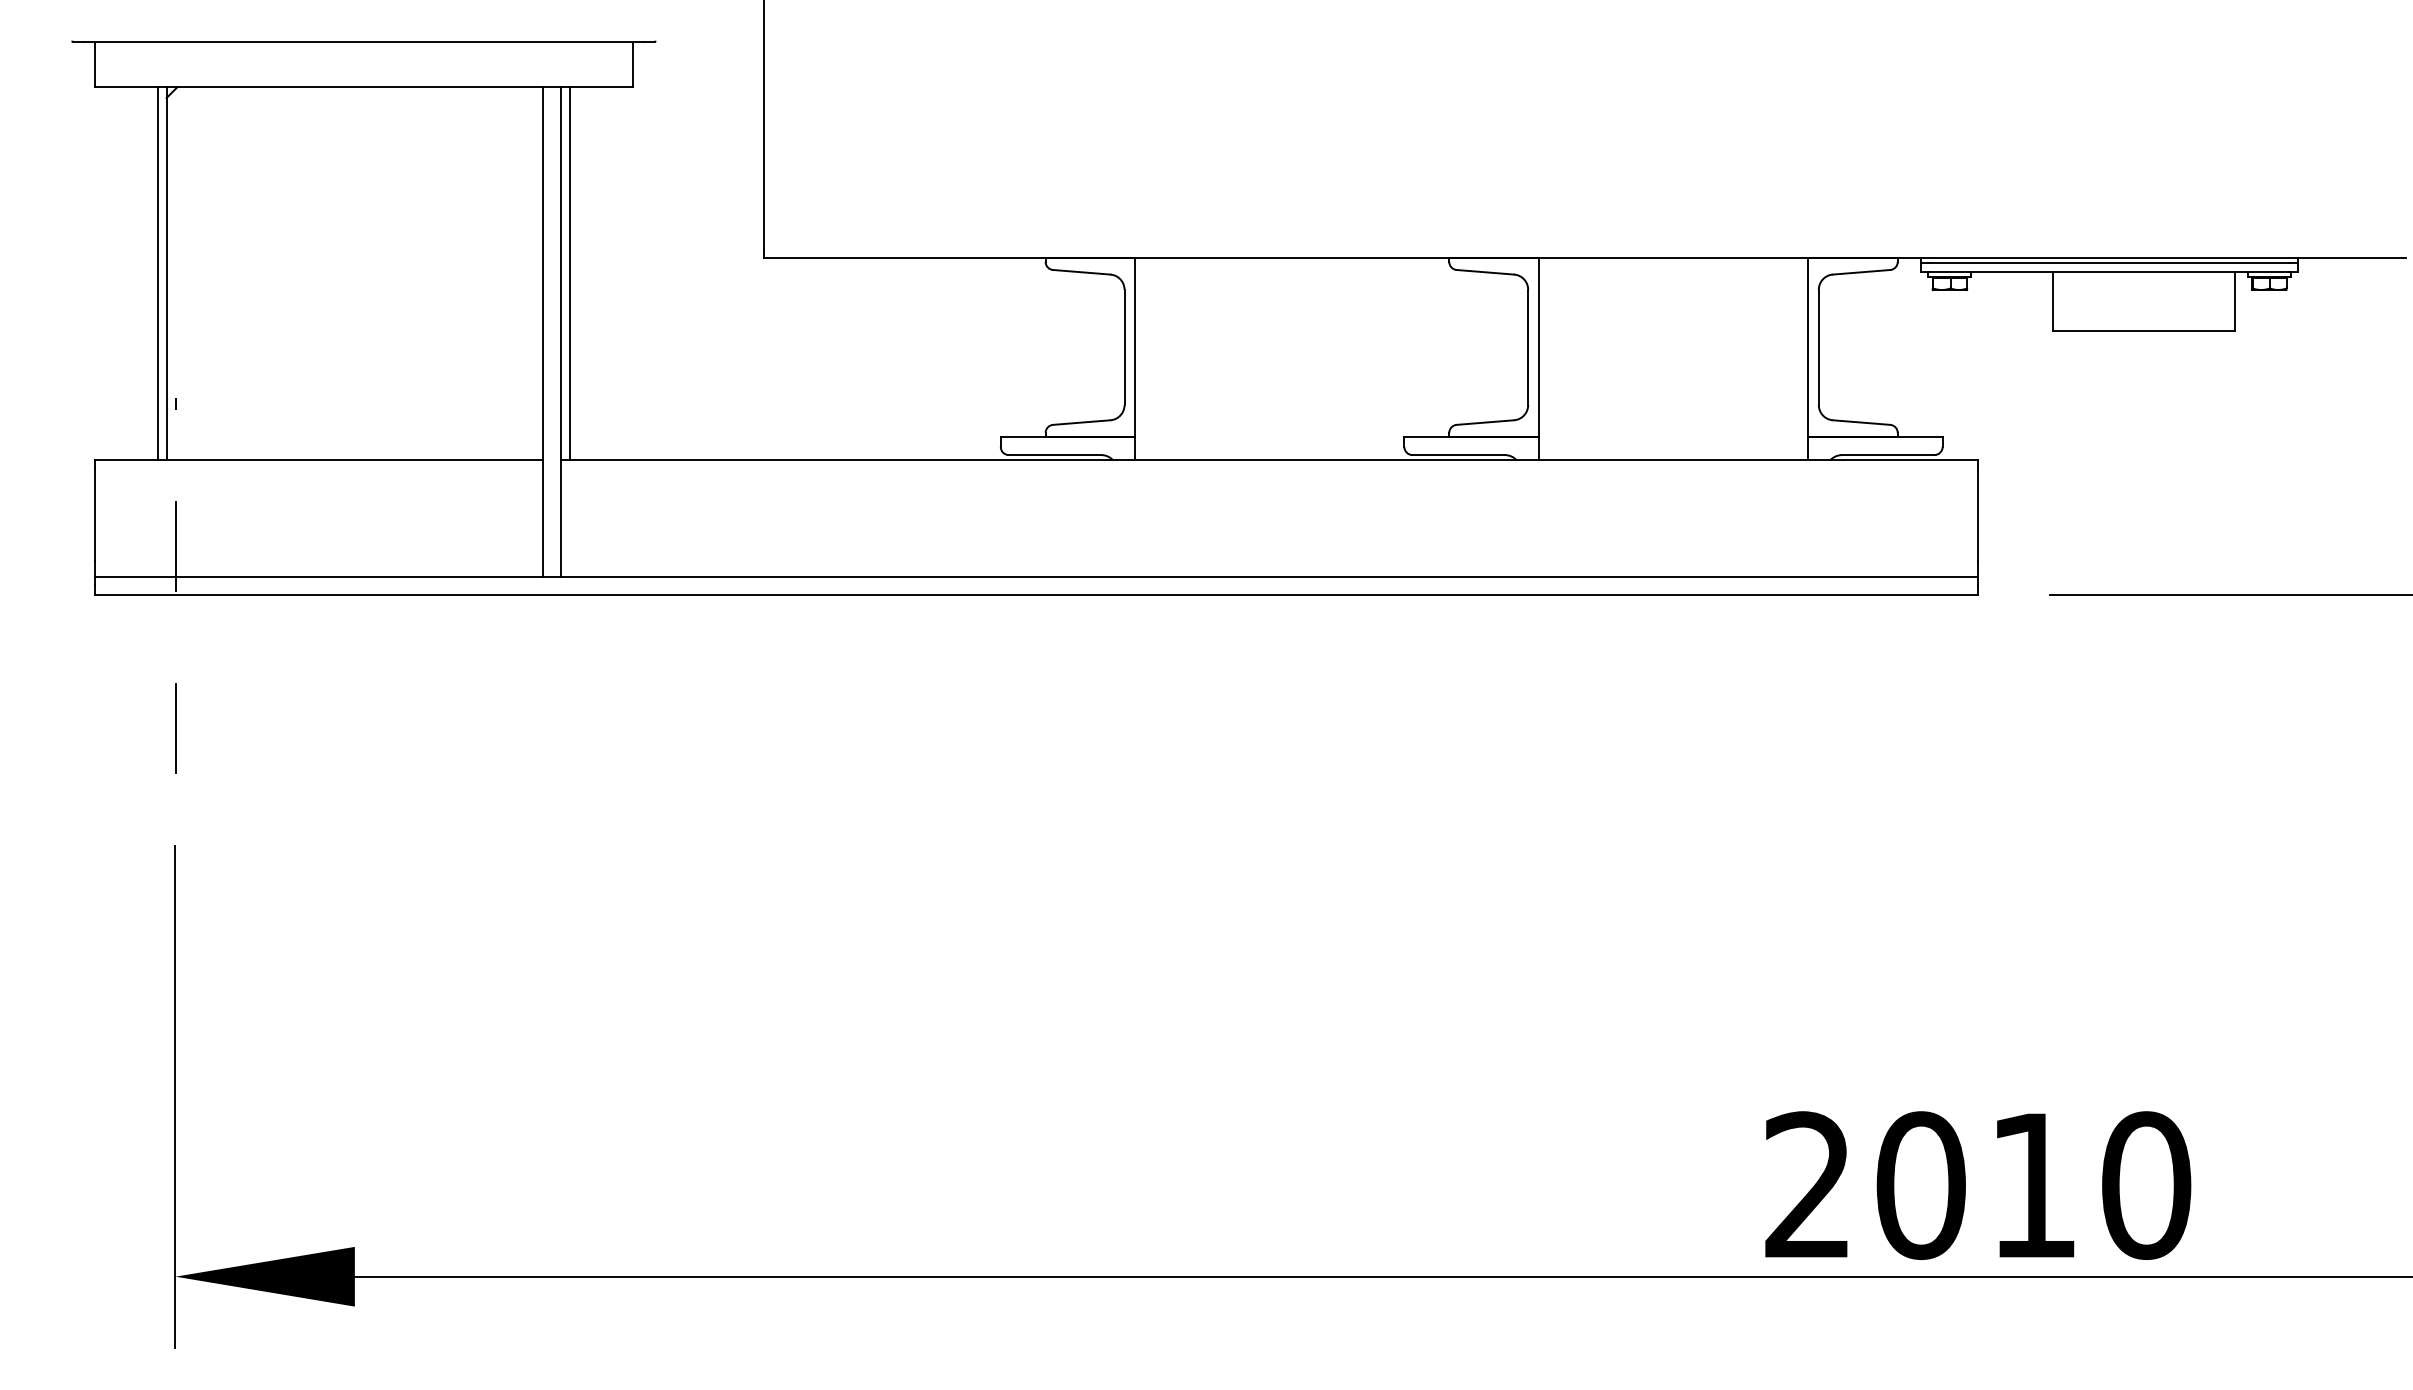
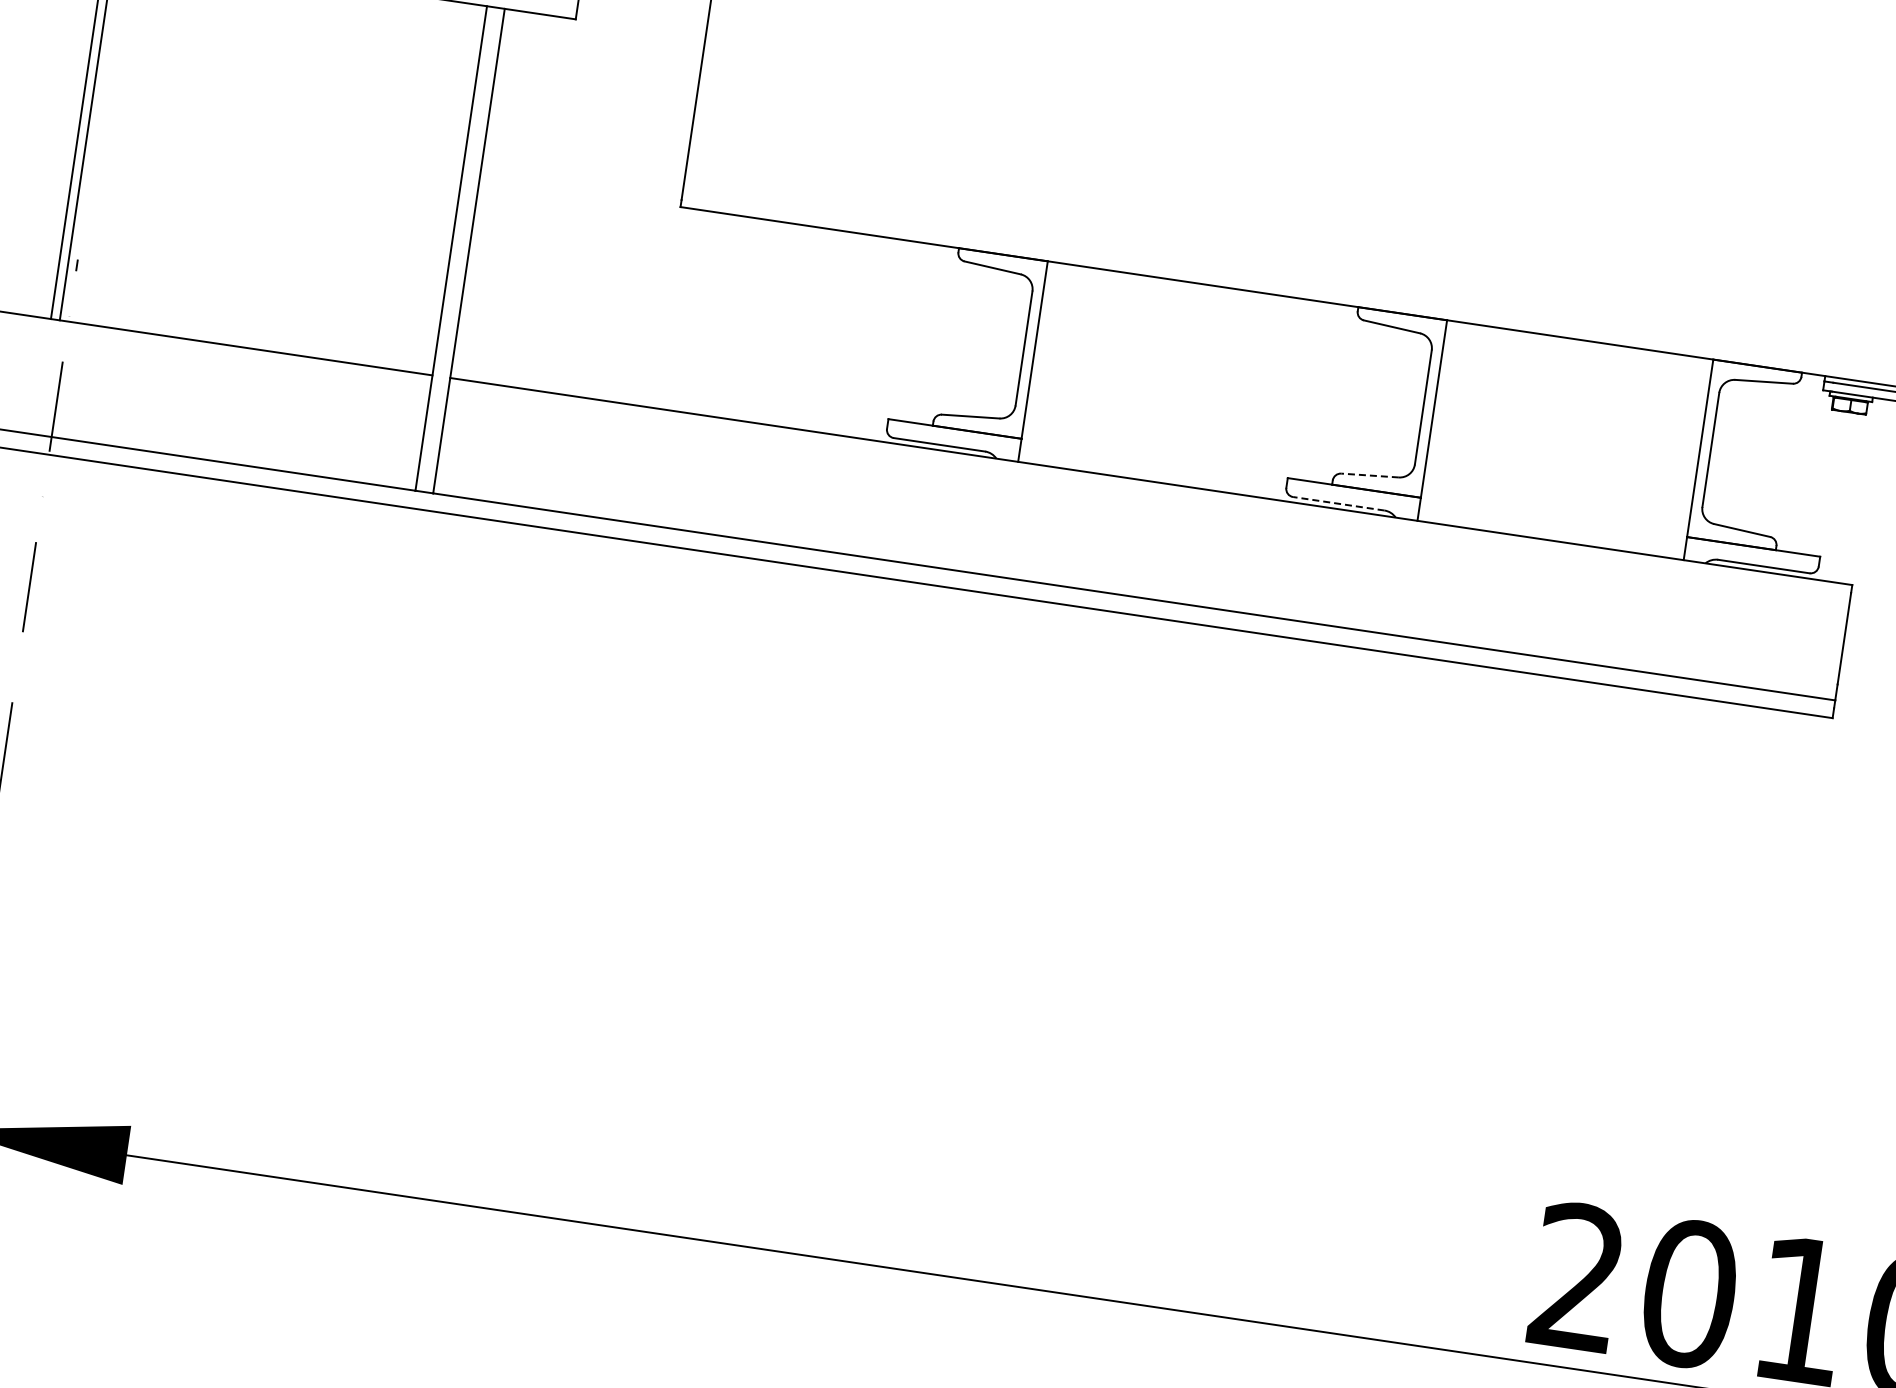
line: (570, 273) -> (486, 194), removed
line: (1485, 422) -> (1370, 475), solid -> dashed
line: (1458, 455) -> (1338, 504), solid -> dashed

